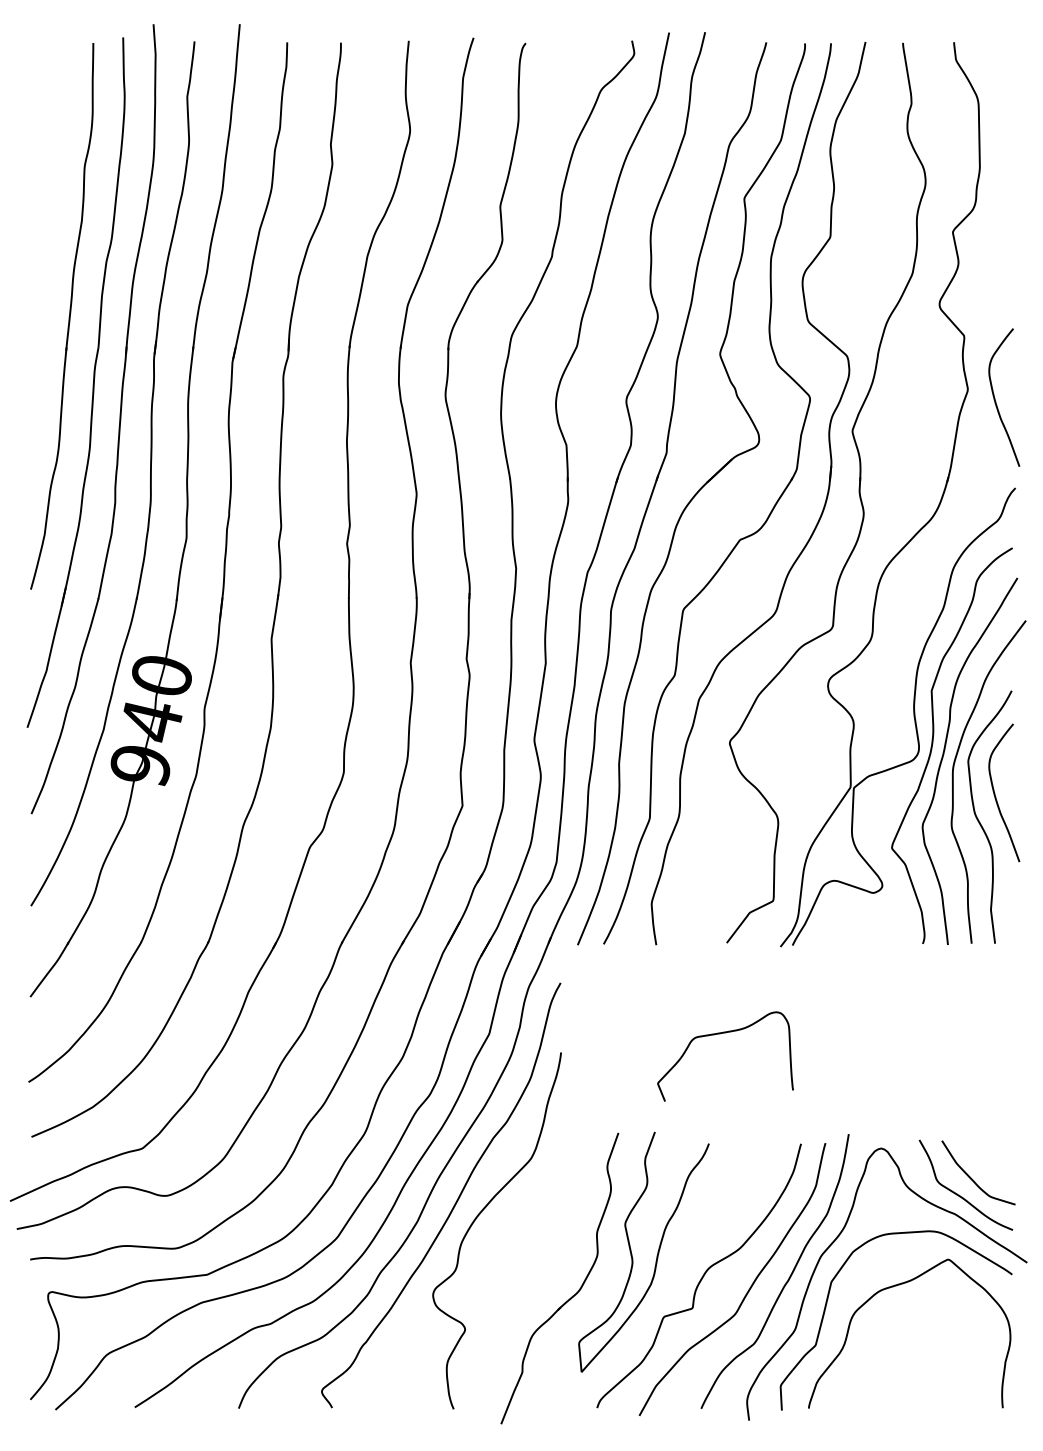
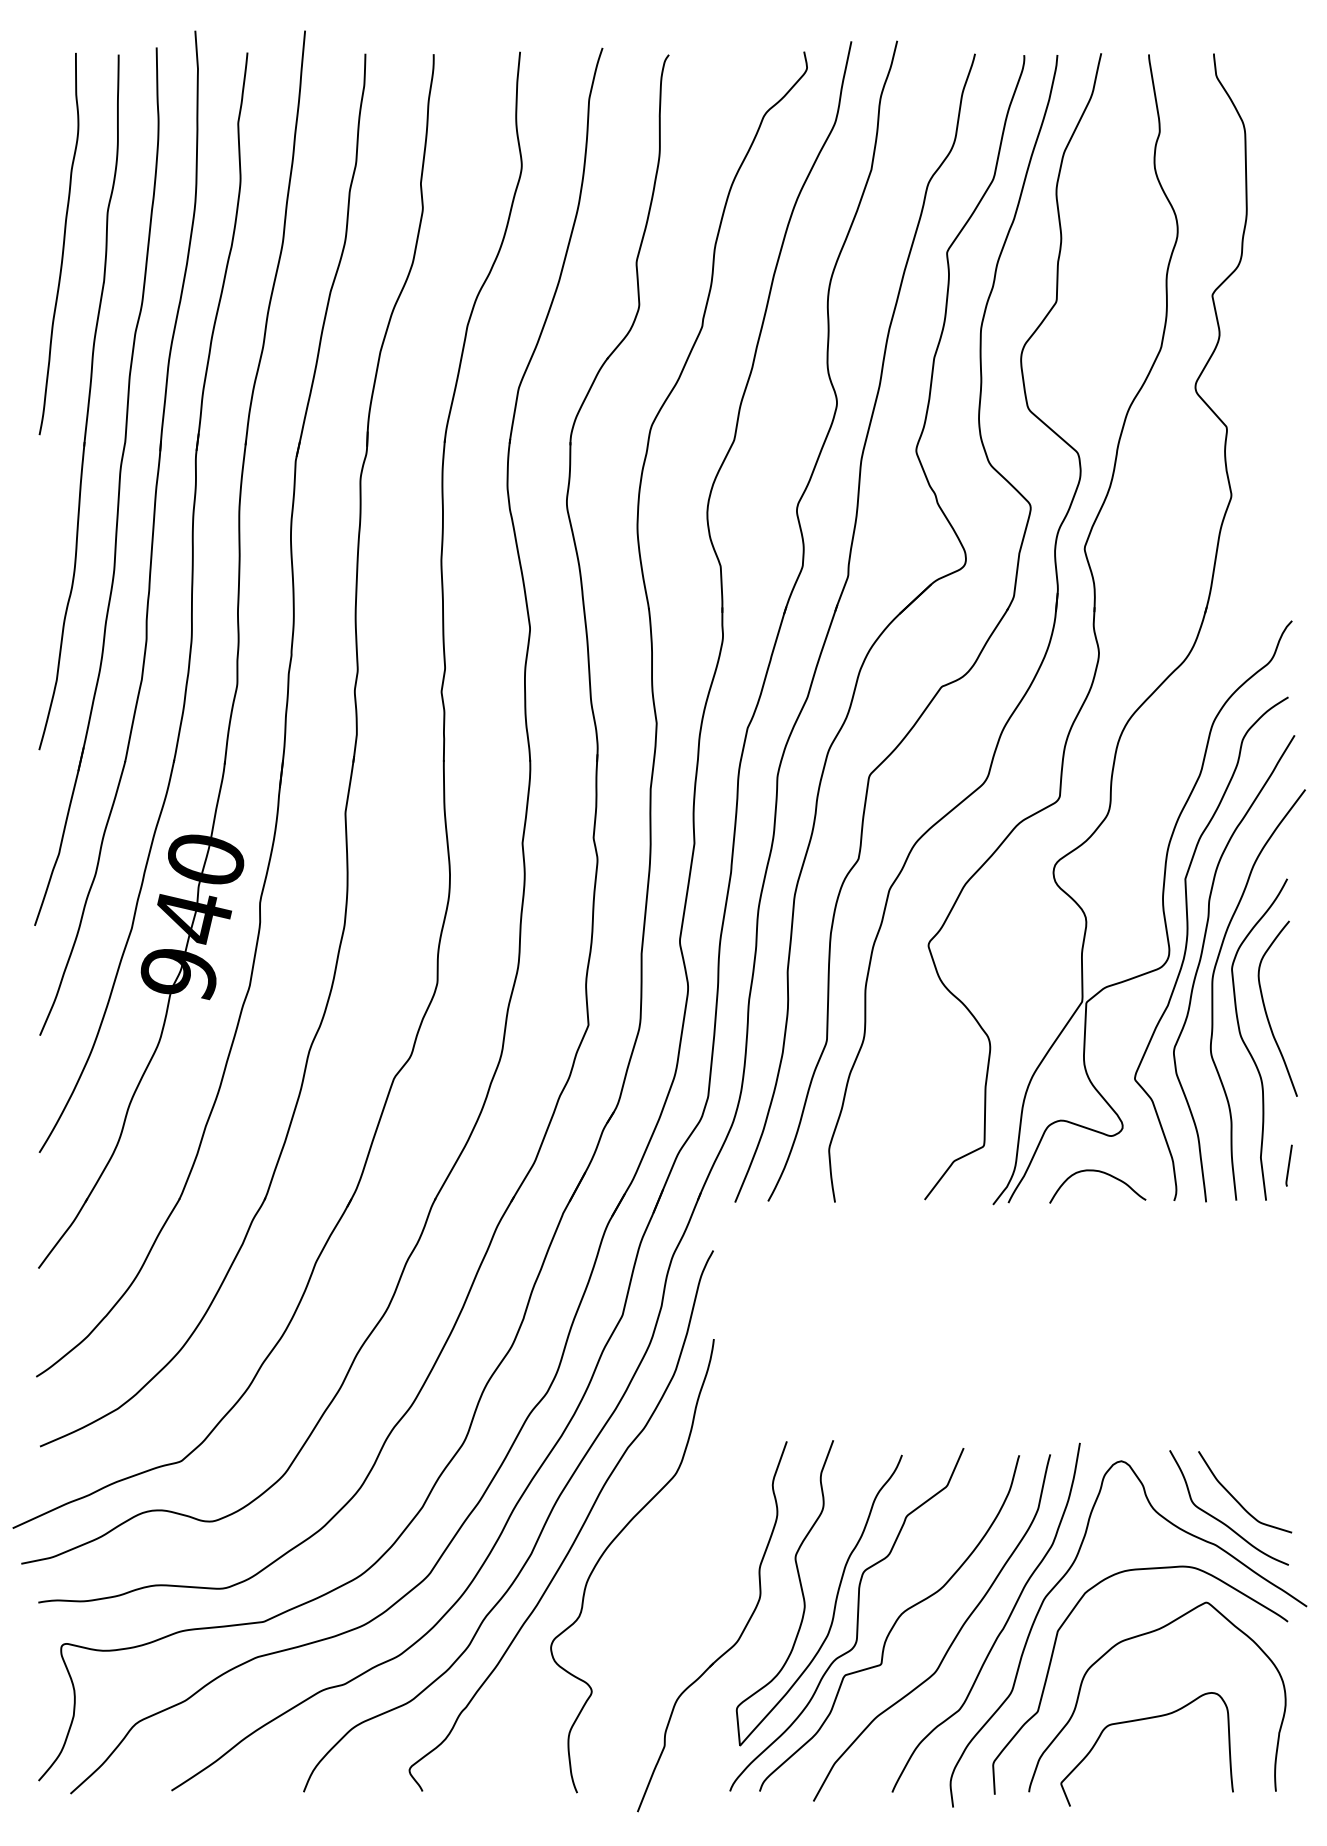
curve: (49, 192) -> (62, 244), added
curve: (995, 398) -> (1266, 507), removed
line: (1012, 916) -> (1288, 1165), added
curve: (866, 922) -> (1102, 1173), added
curve: (721, 1033) -> (1142, 1720), moved
curve: (673, 1272) -> (856, 1619), added

